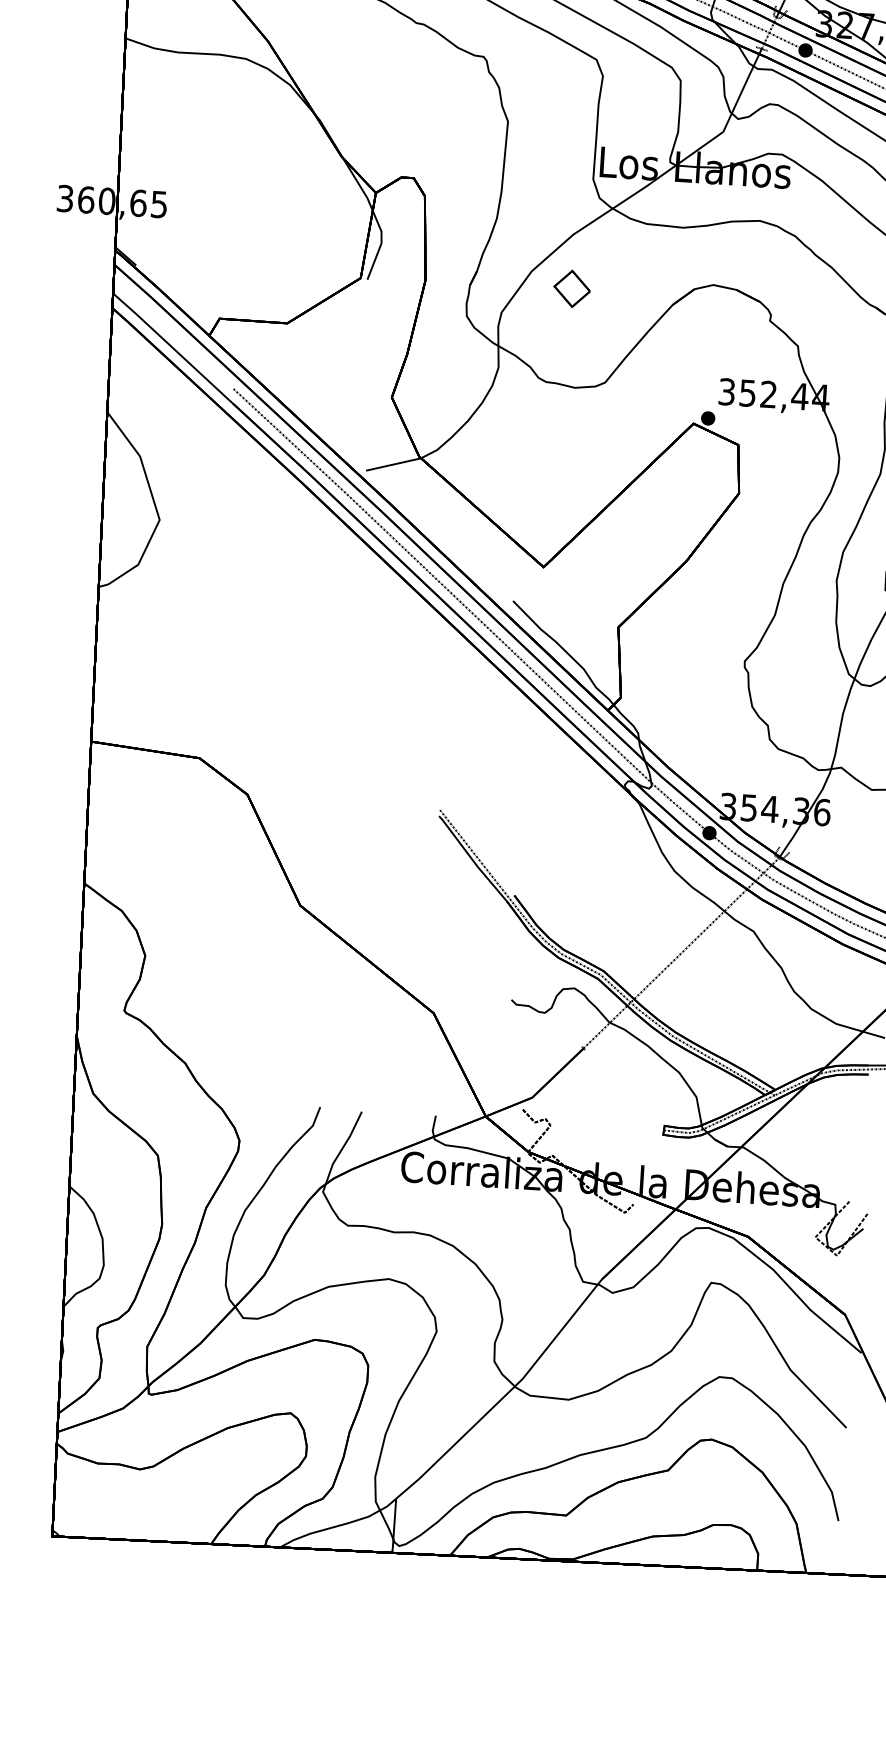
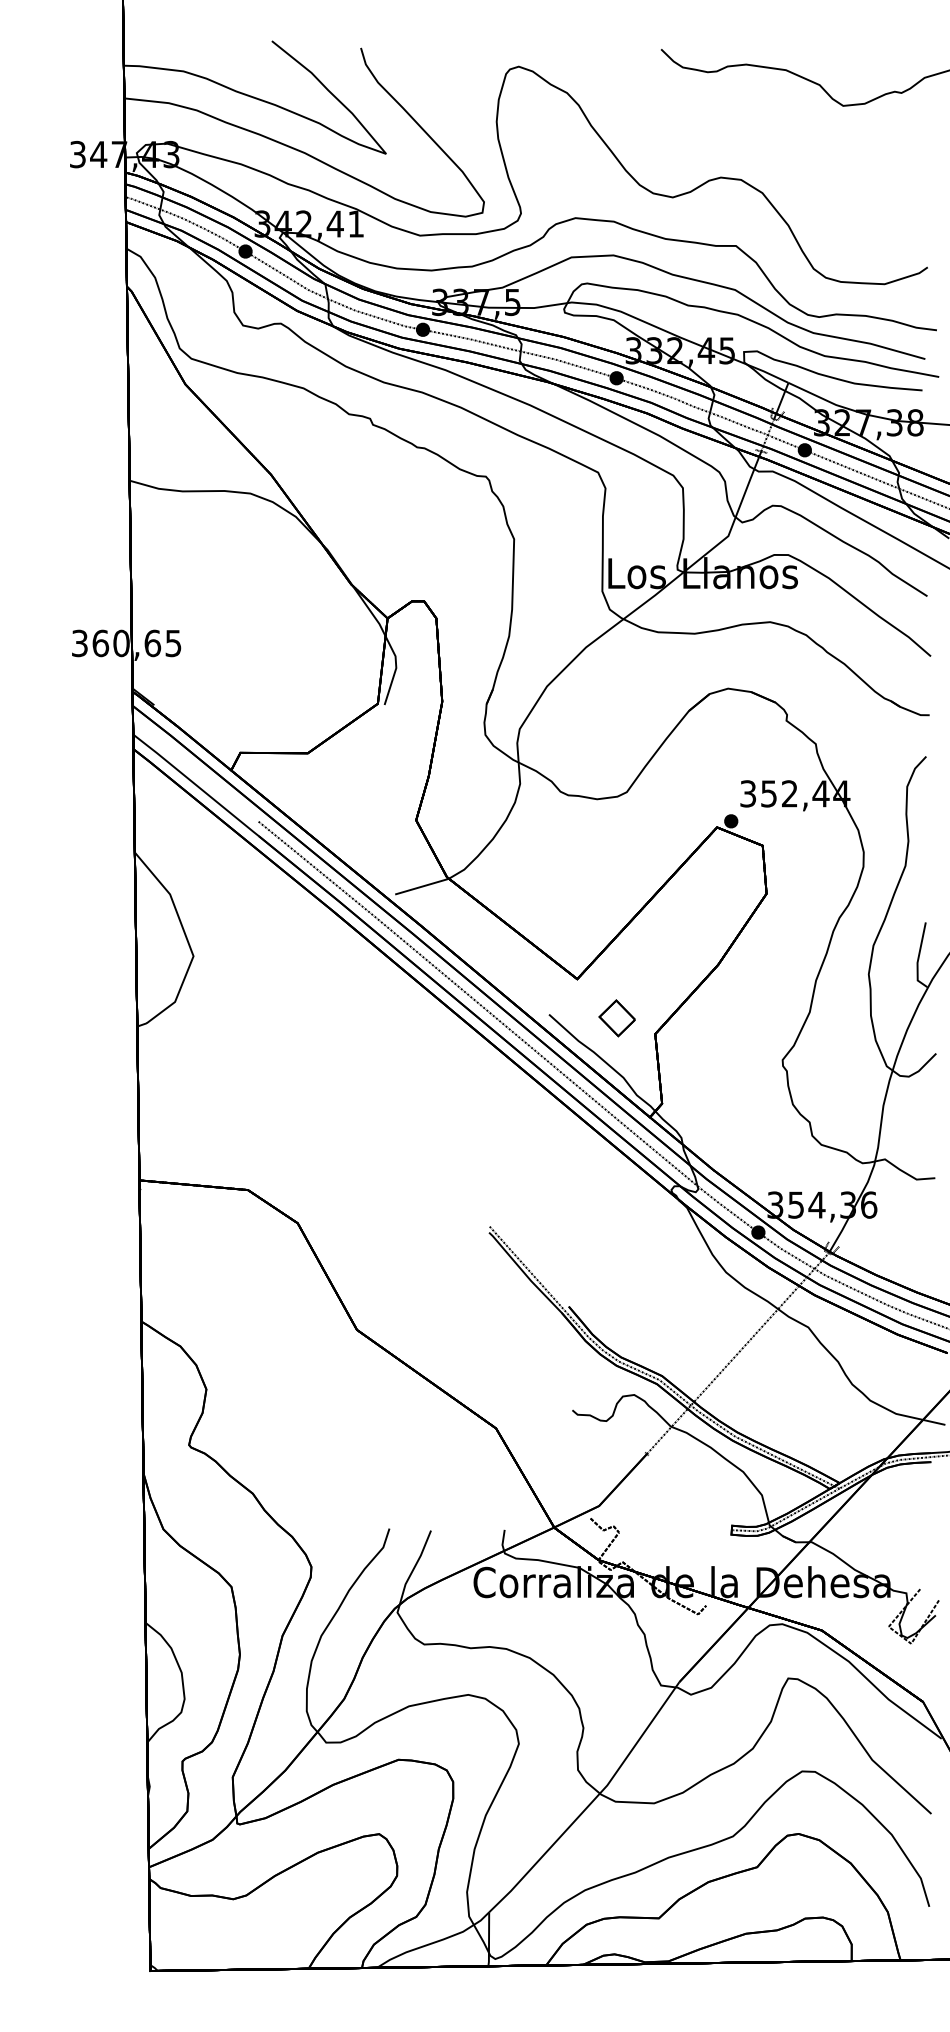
part: (571, 289) -> (616, 1018), moved

